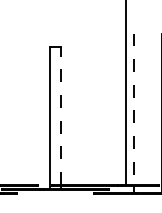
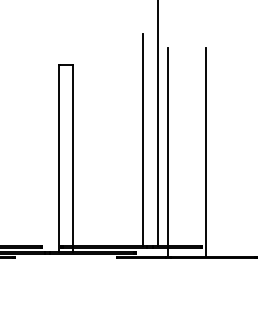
line: (114, 103) -> (143, 139), added
line: (133, 109) -> (168, 147), dashed -> solid
line: (61, 115) -> (73, 155), dashed -> solid

